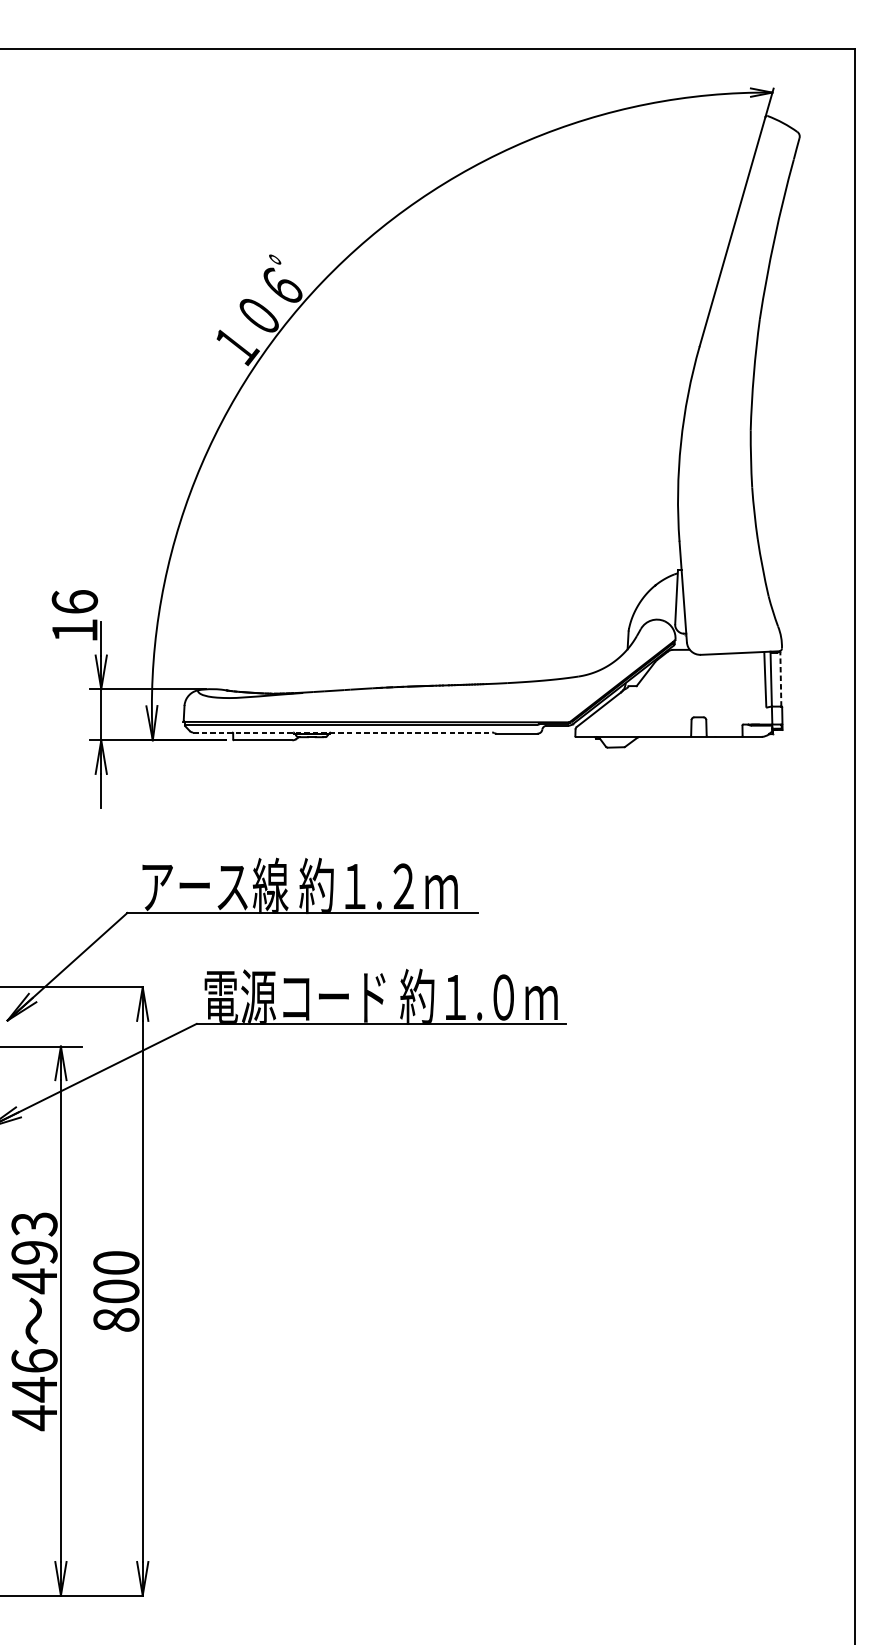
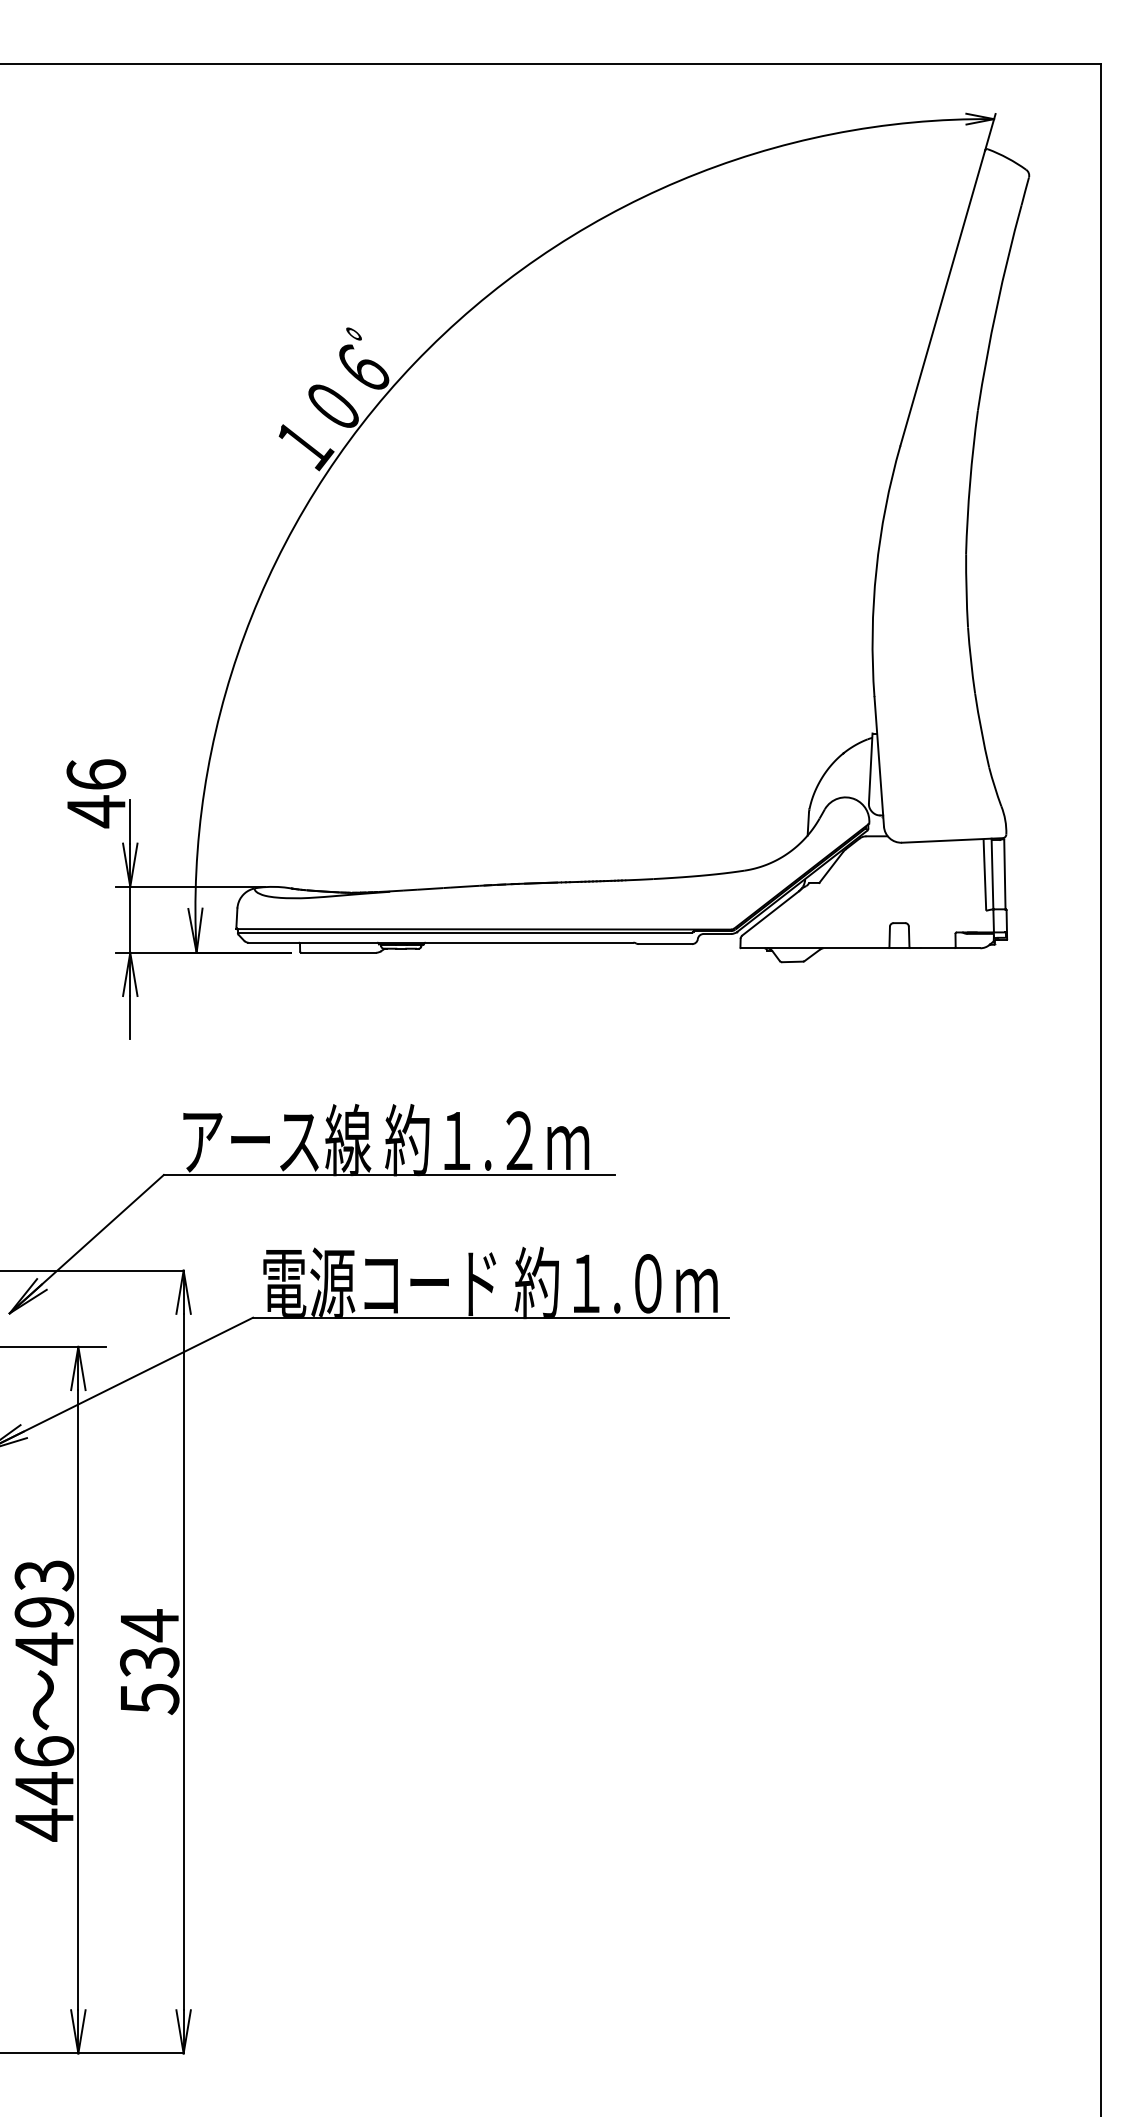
text: (75, 630) -> (96, 811), 16 -> 46
line: (780, 679) -> (1004, 874), dashed -> solid
line: (343, 732) -> (441, 942), dashed -> solid
text: (116, 1291) -> (149, 1661), 800 -> 534

